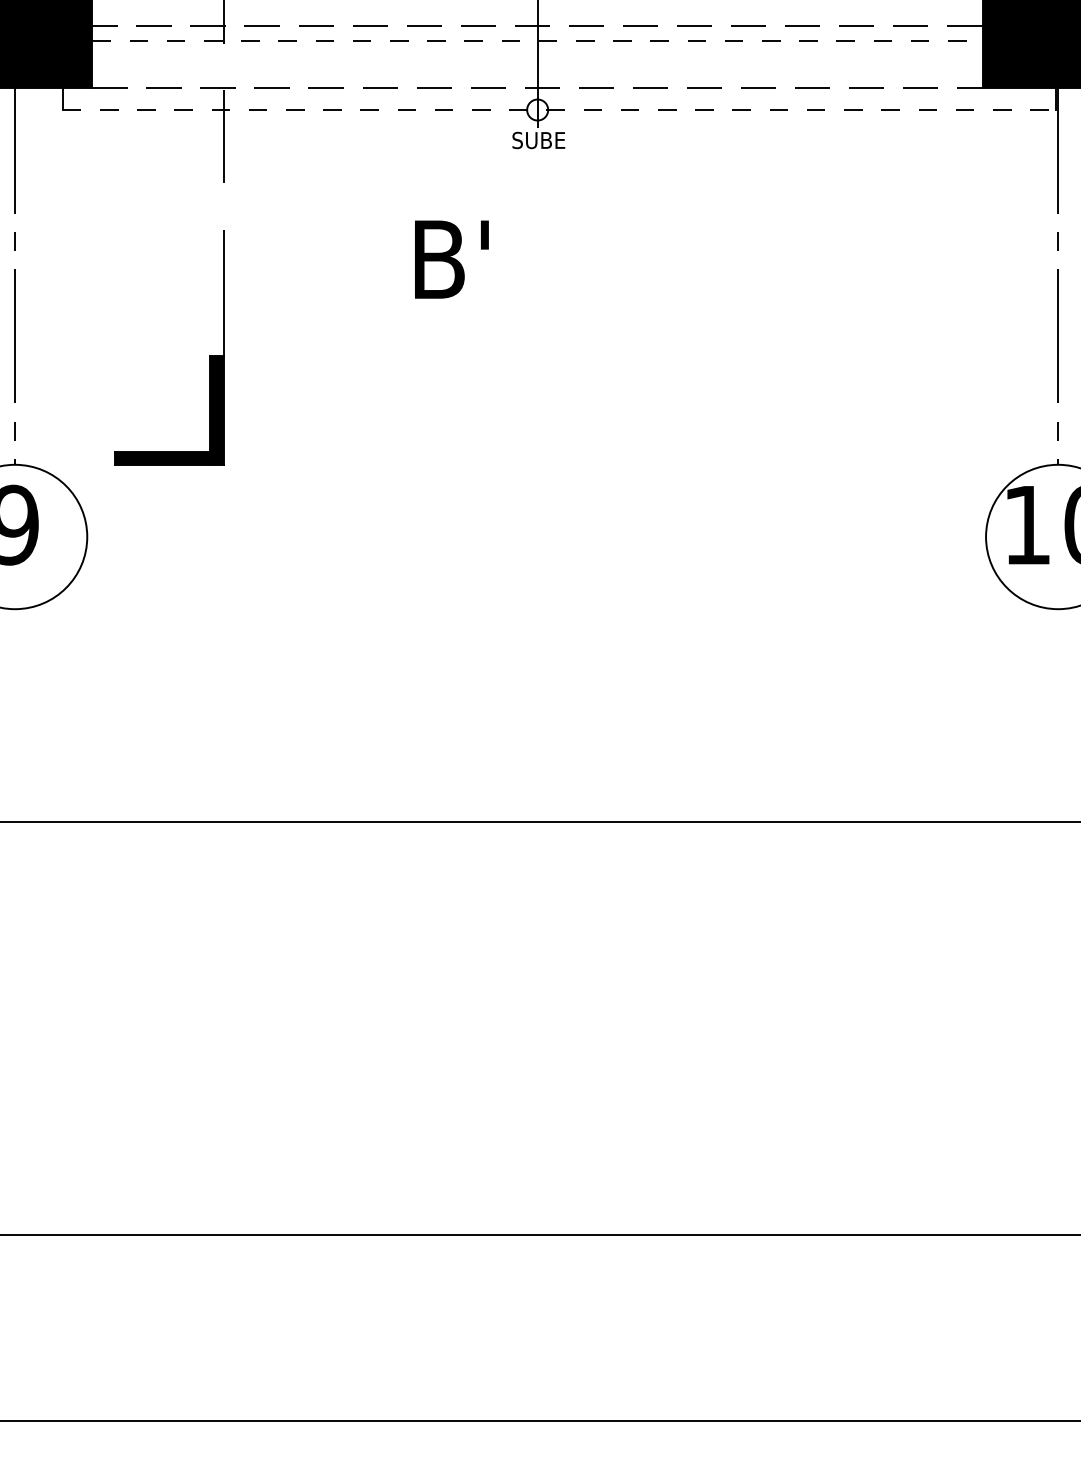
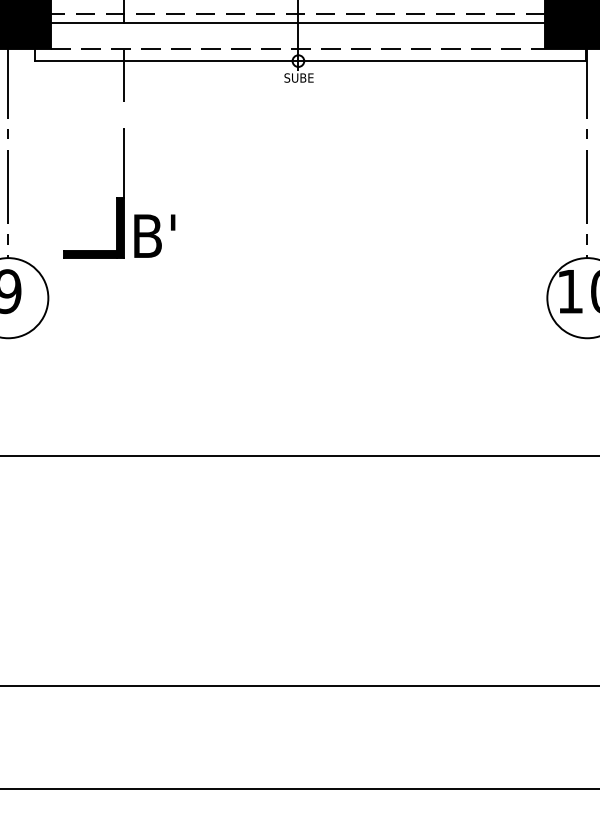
line: (537, 40) -> (298, 22), dashed -> solid
line: (559, 110) -> (310, 61), dashed -> solid
text: (451, 258) -> (154, 235), moved

